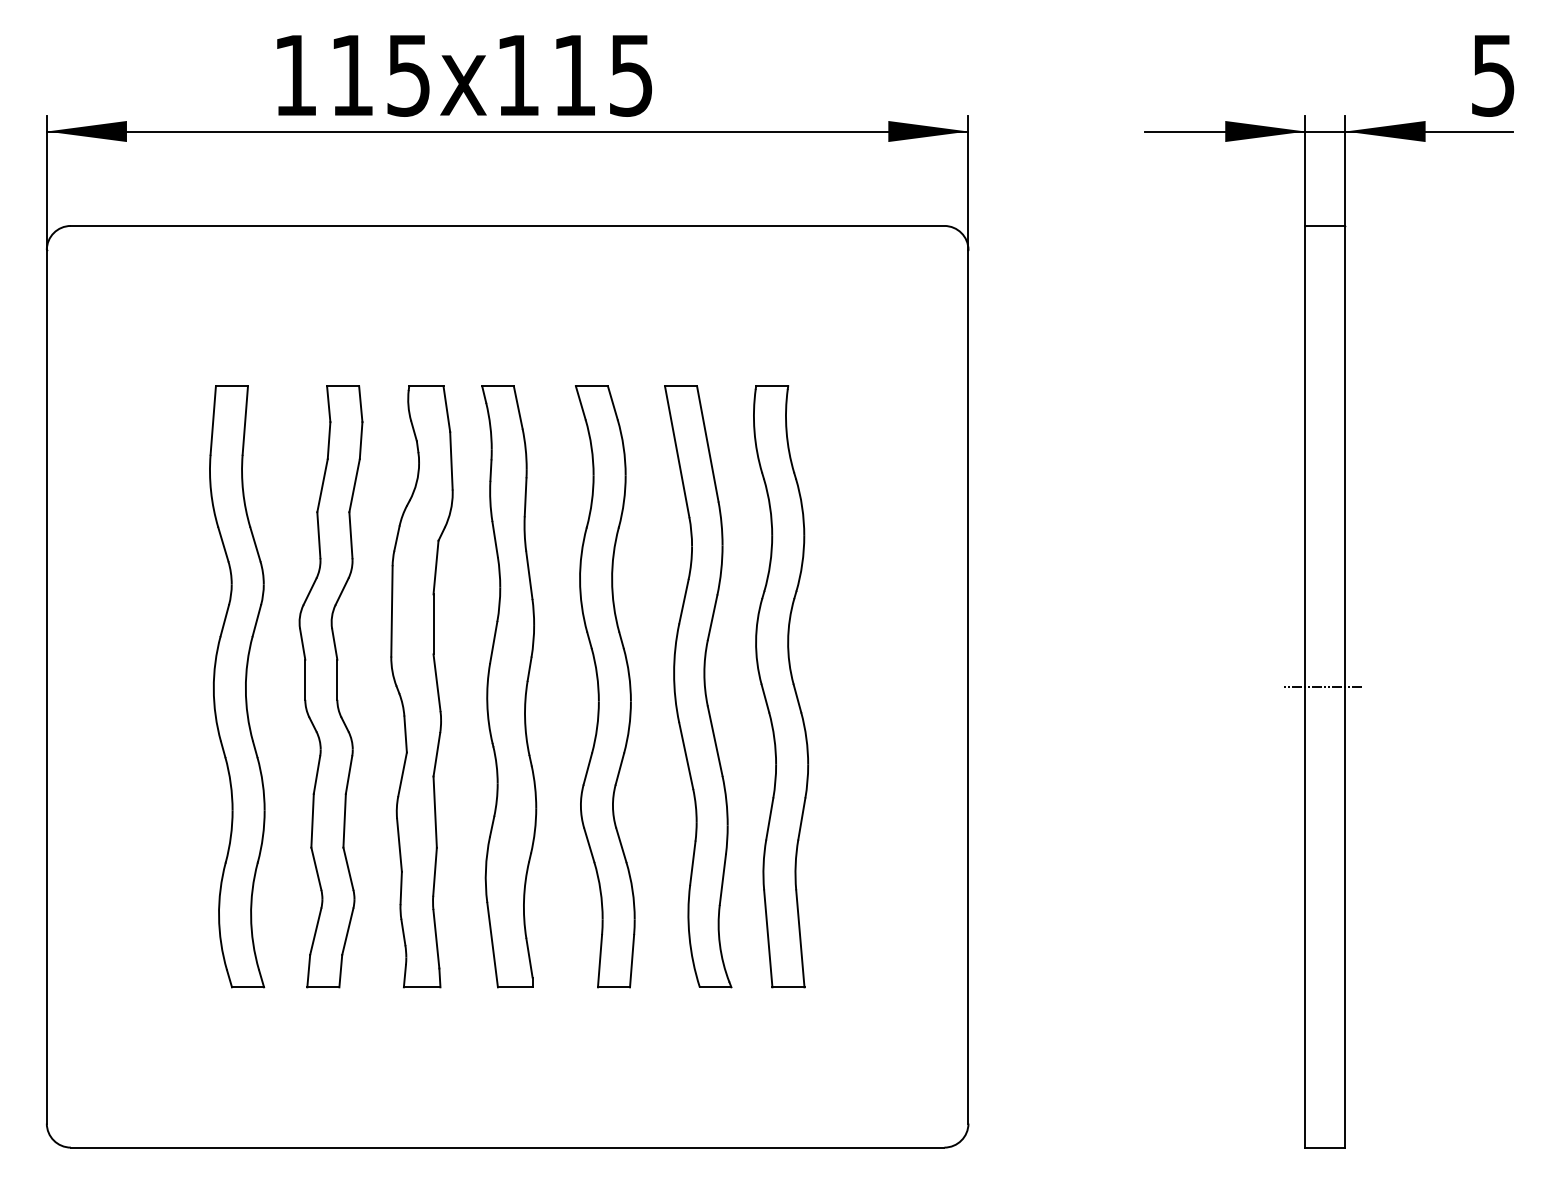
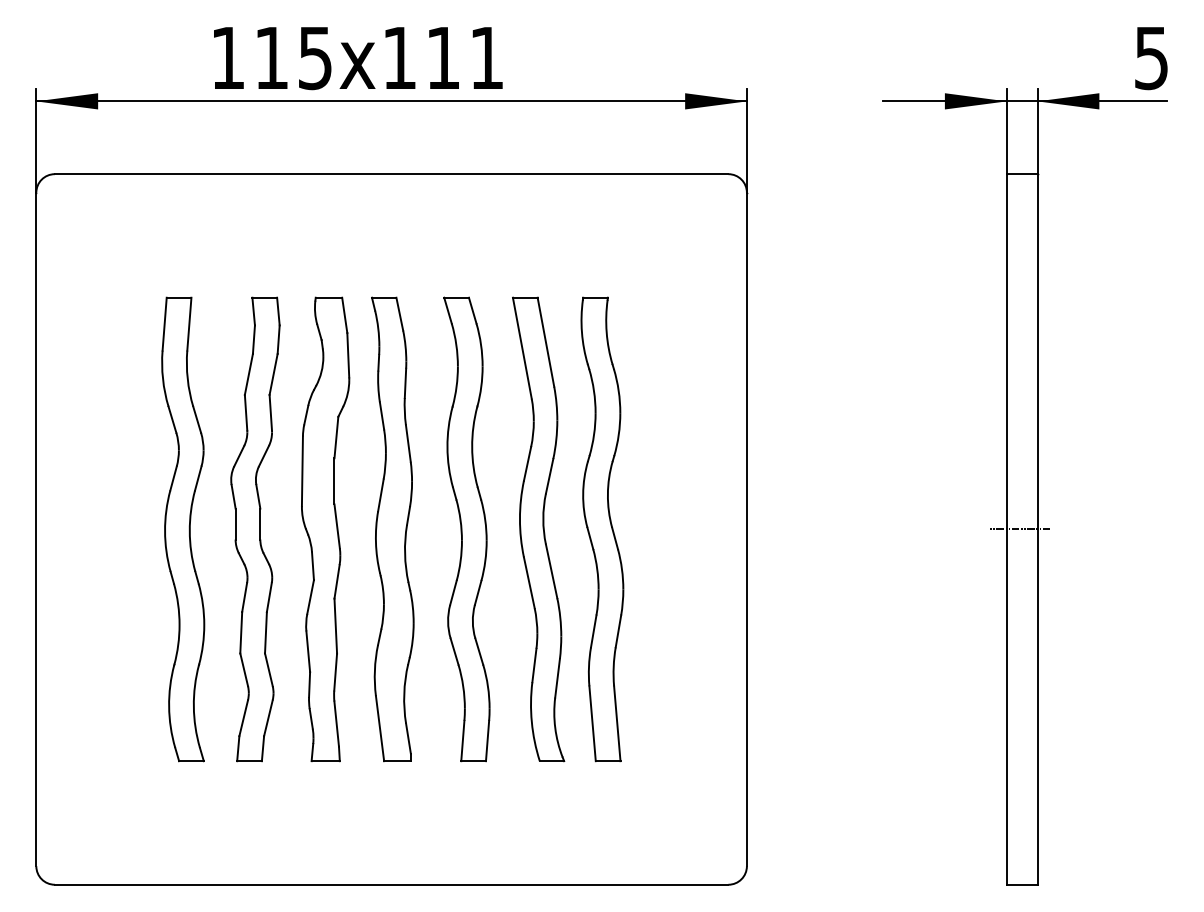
text: (631, 75) -> (487, 58), x115 -> x111

